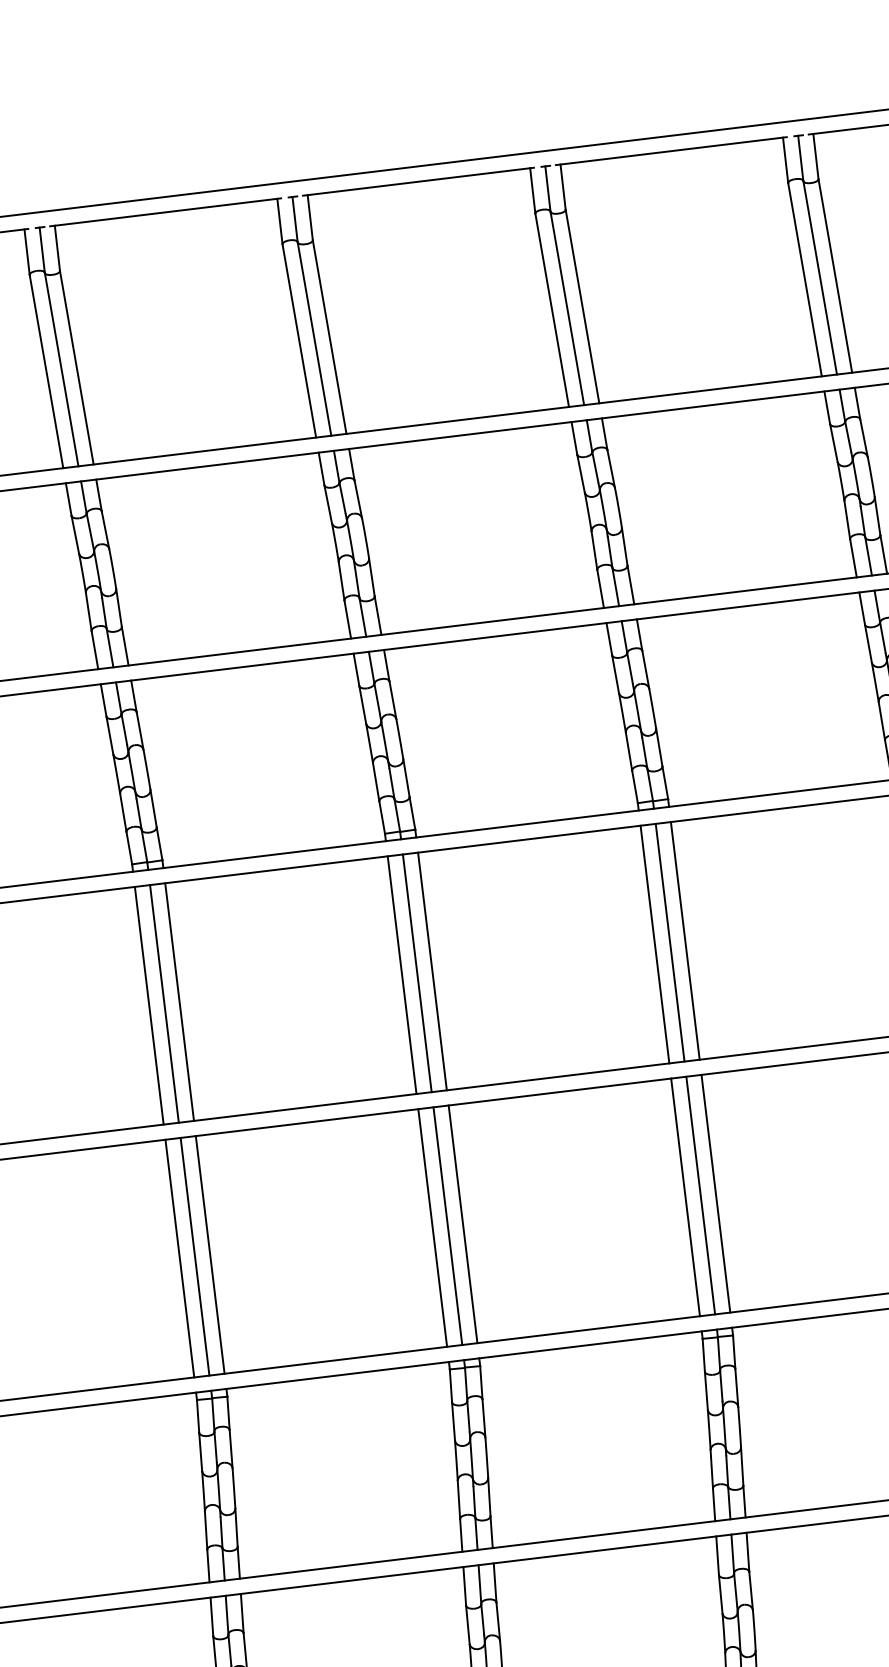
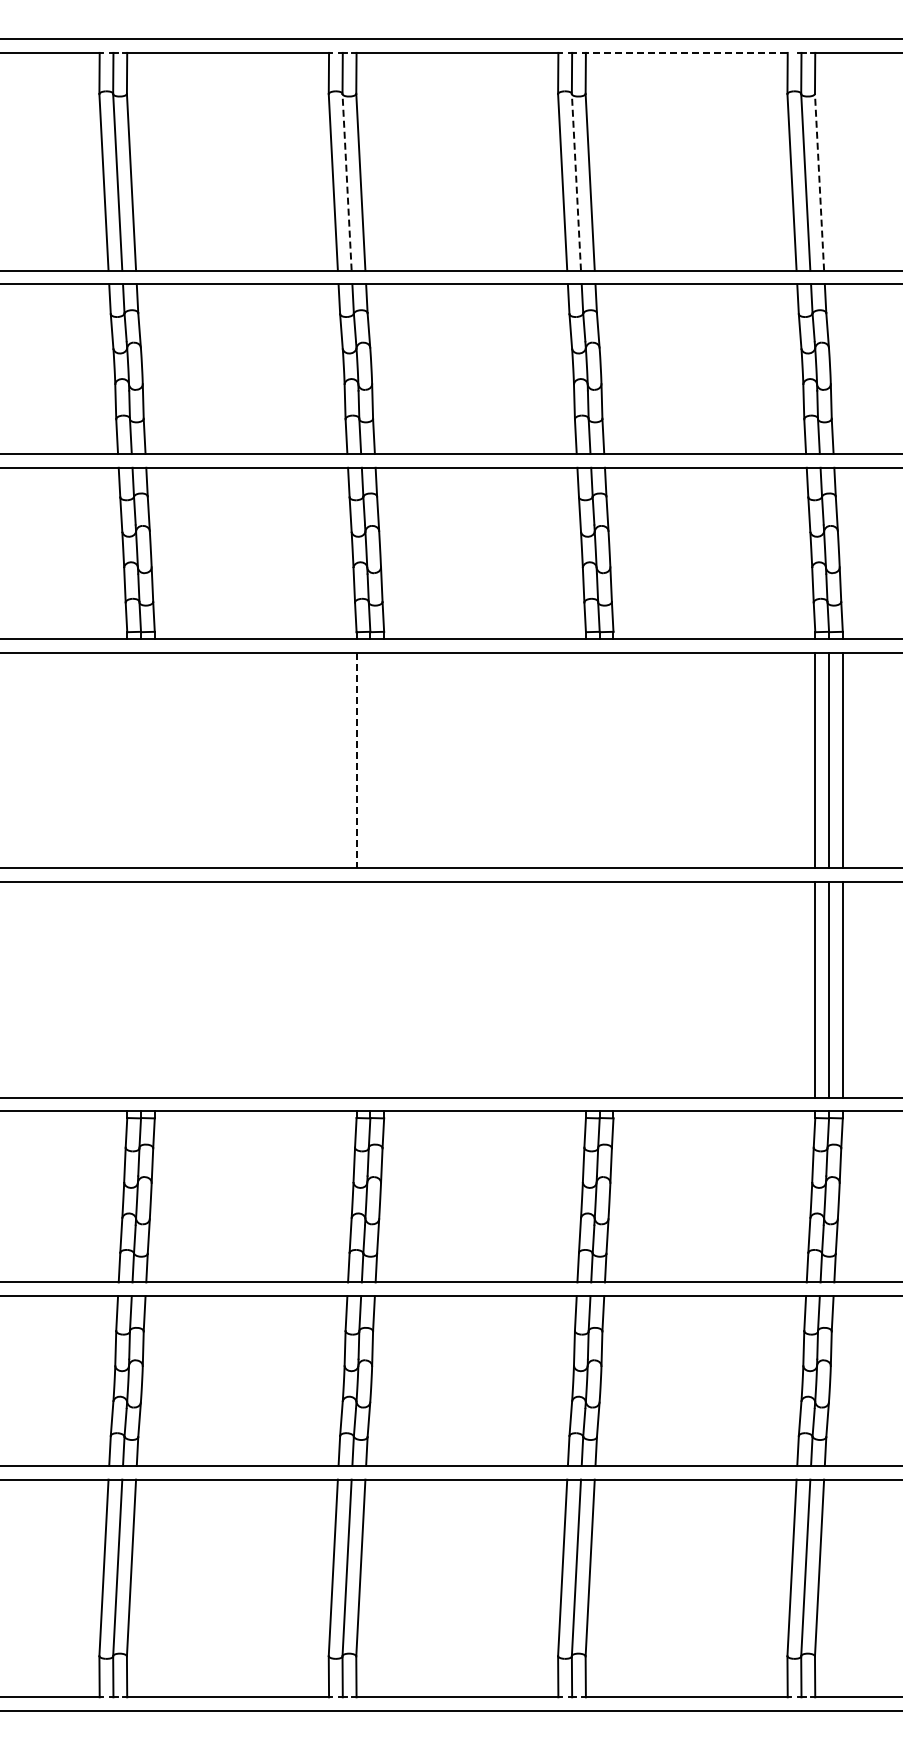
line: (671, 150) -> (686, 52), solid -> dashed
line: (835, 275) -> (819, 181), solid -> dashed
line: (567, 308) -> (576, 182), solid -> dashed
line: (314, 339) -> (347, 182), solid -> dashed
line: (685, 940) -> (613, 760), removed
line: (669, 942) -> (599, 760), removed
line: (654, 944) -> (585, 760), removed
line: (432, 971) -> (384, 760), removed
line: (417, 973) -> (370, 760), removed
line: (402, 975) -> (356, 760), solid -> dashed
line: (179, 1002) -> (154, 760), removed
line: (164, 1003) -> (141, 760), removed
line: (149, 1005) -> (127, 760), removed
line: (715, 1193) -> (613, 989), removed
line: (700, 1195) -> (599, 989), removed
line: (685, 1197) -> (585, 989), removed
line: (463, 1223) -> (384, 989), removed
line: (447, 1225) -> (370, 989), removed
line: (432, 1227) -> (356, 989), removed
line: (209, 1254) -> (154, 989), removed
line: (195, 1256) -> (141, 989), removed
line: (180, 1258) -> (127, 989), removed

